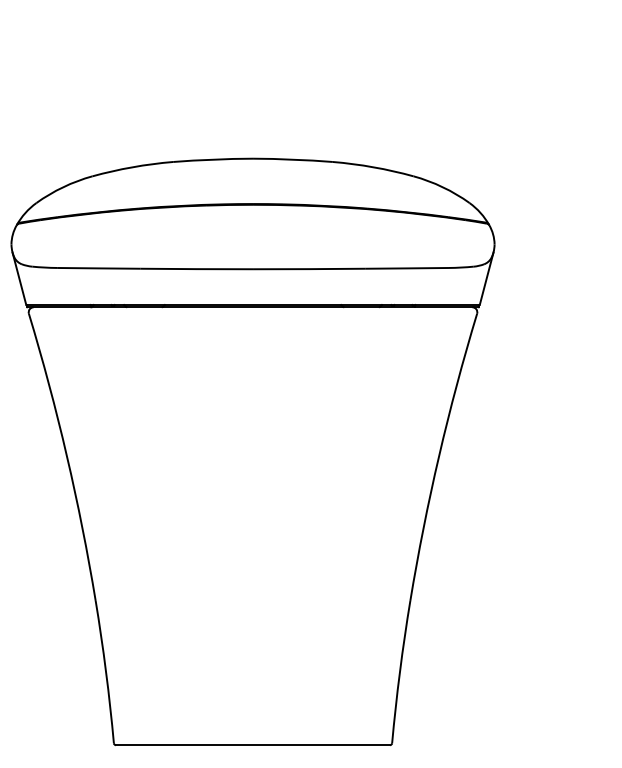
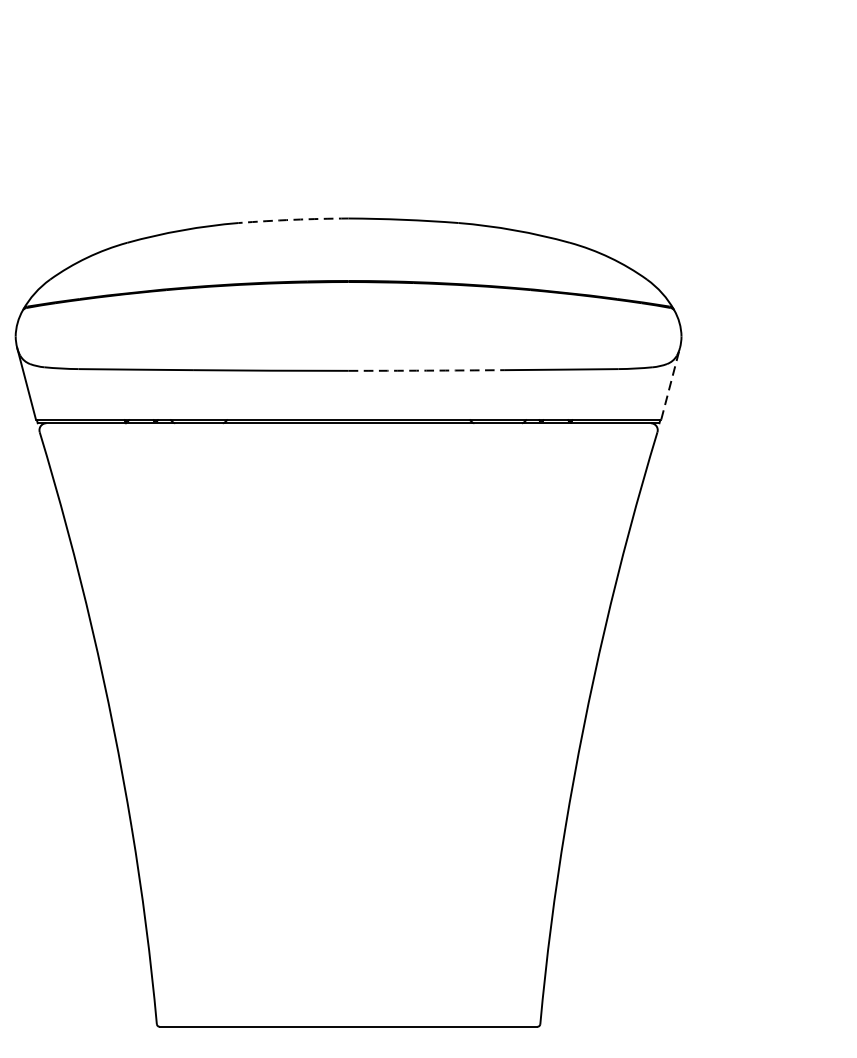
arc: (213, 159) -> (294, 219), solid -> dashed
arc: (309, 269) -> (426, 371), solid -> dashed
line: (486, 278) -> (670, 383), solid -> dashed

